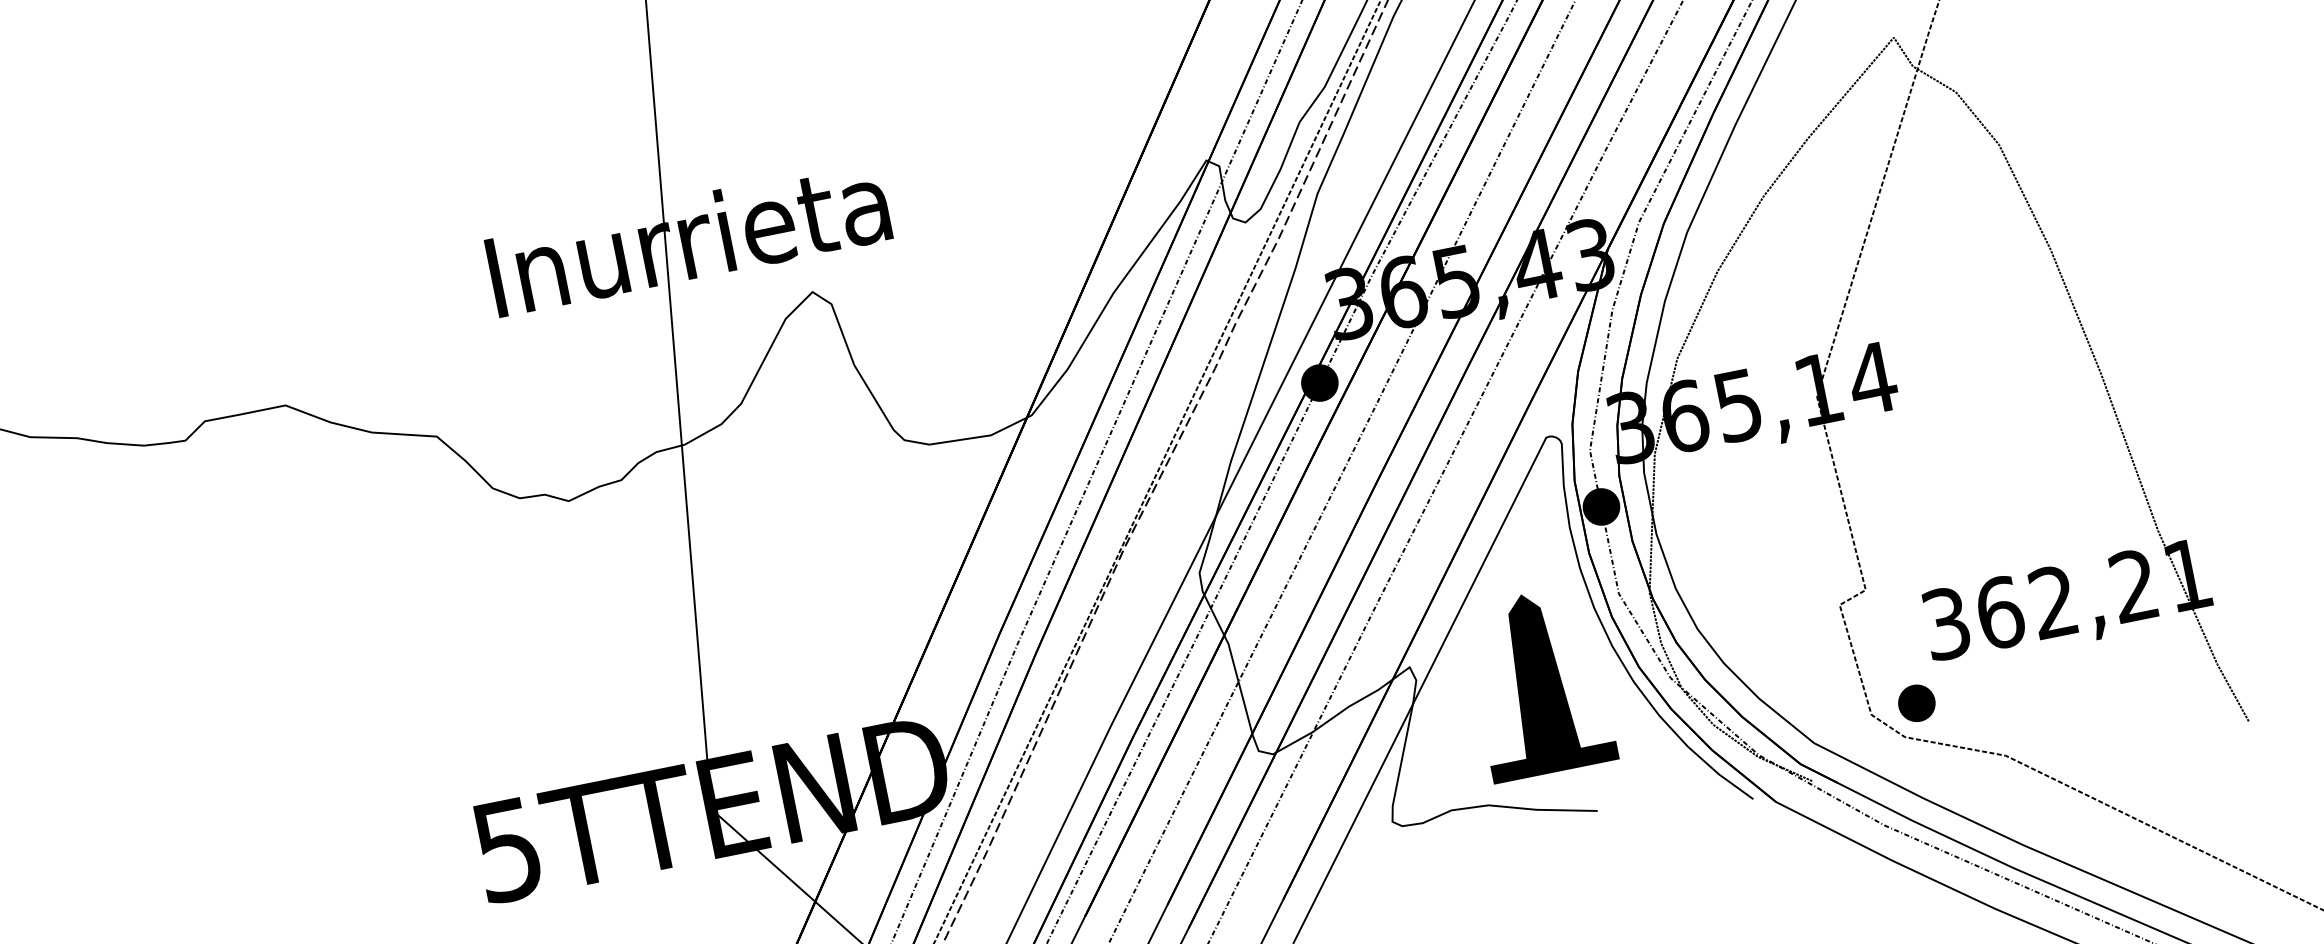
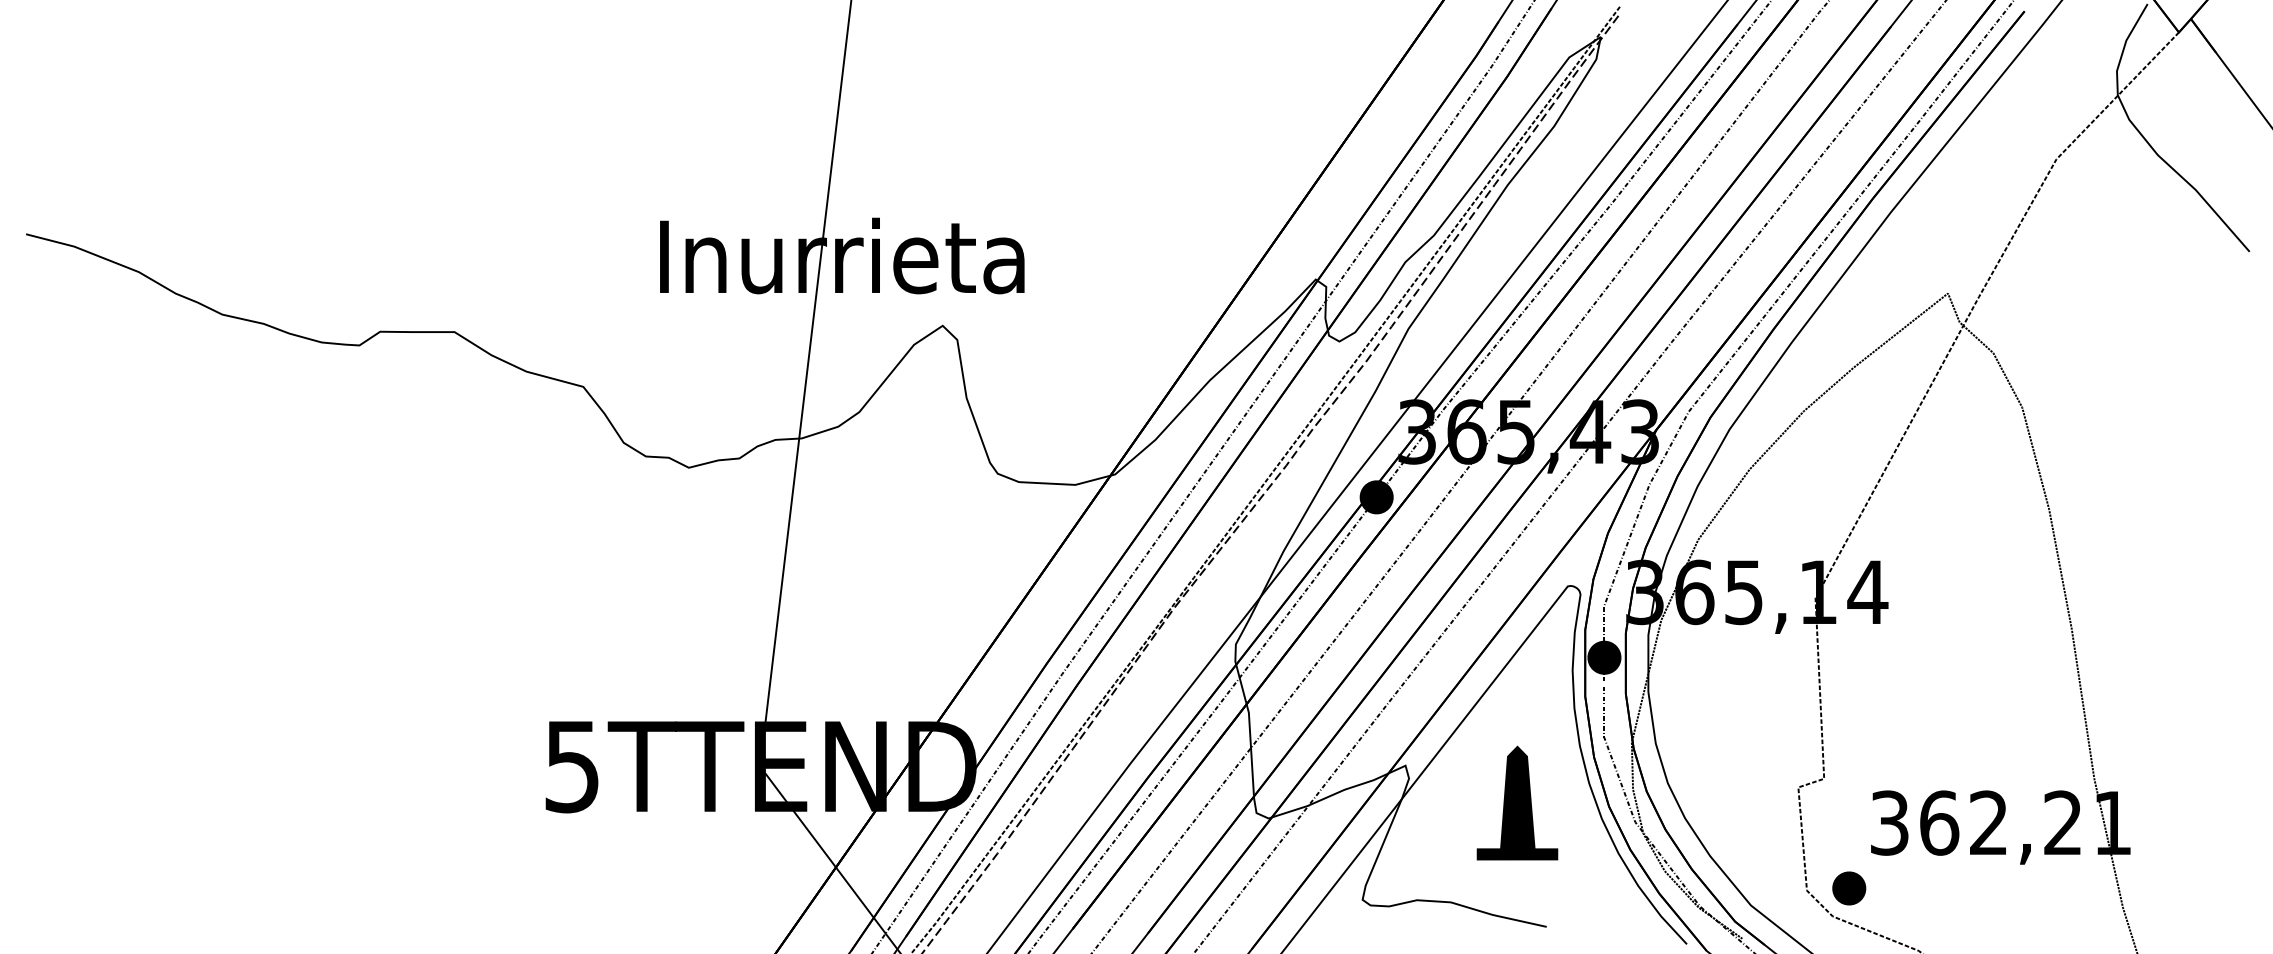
part: (1538, 682) -> (1517, 802), size x0.7

